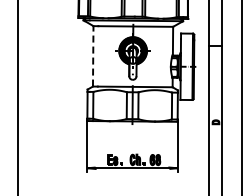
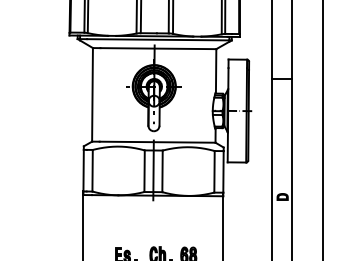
line: (93, 55) -> (92, 93), dashed -> solid

